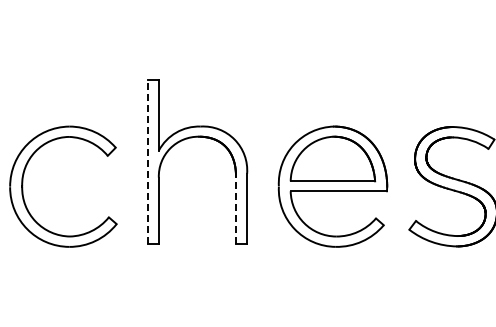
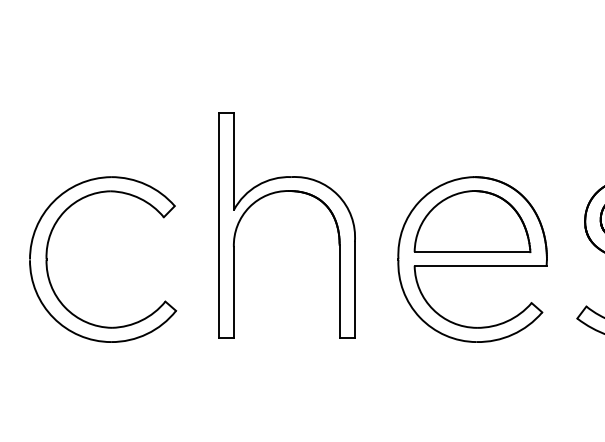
line: (147, 161) -> (218, 224), dashed -> solid
line: (235, 209) -> (338, 290), dashed -> solid

